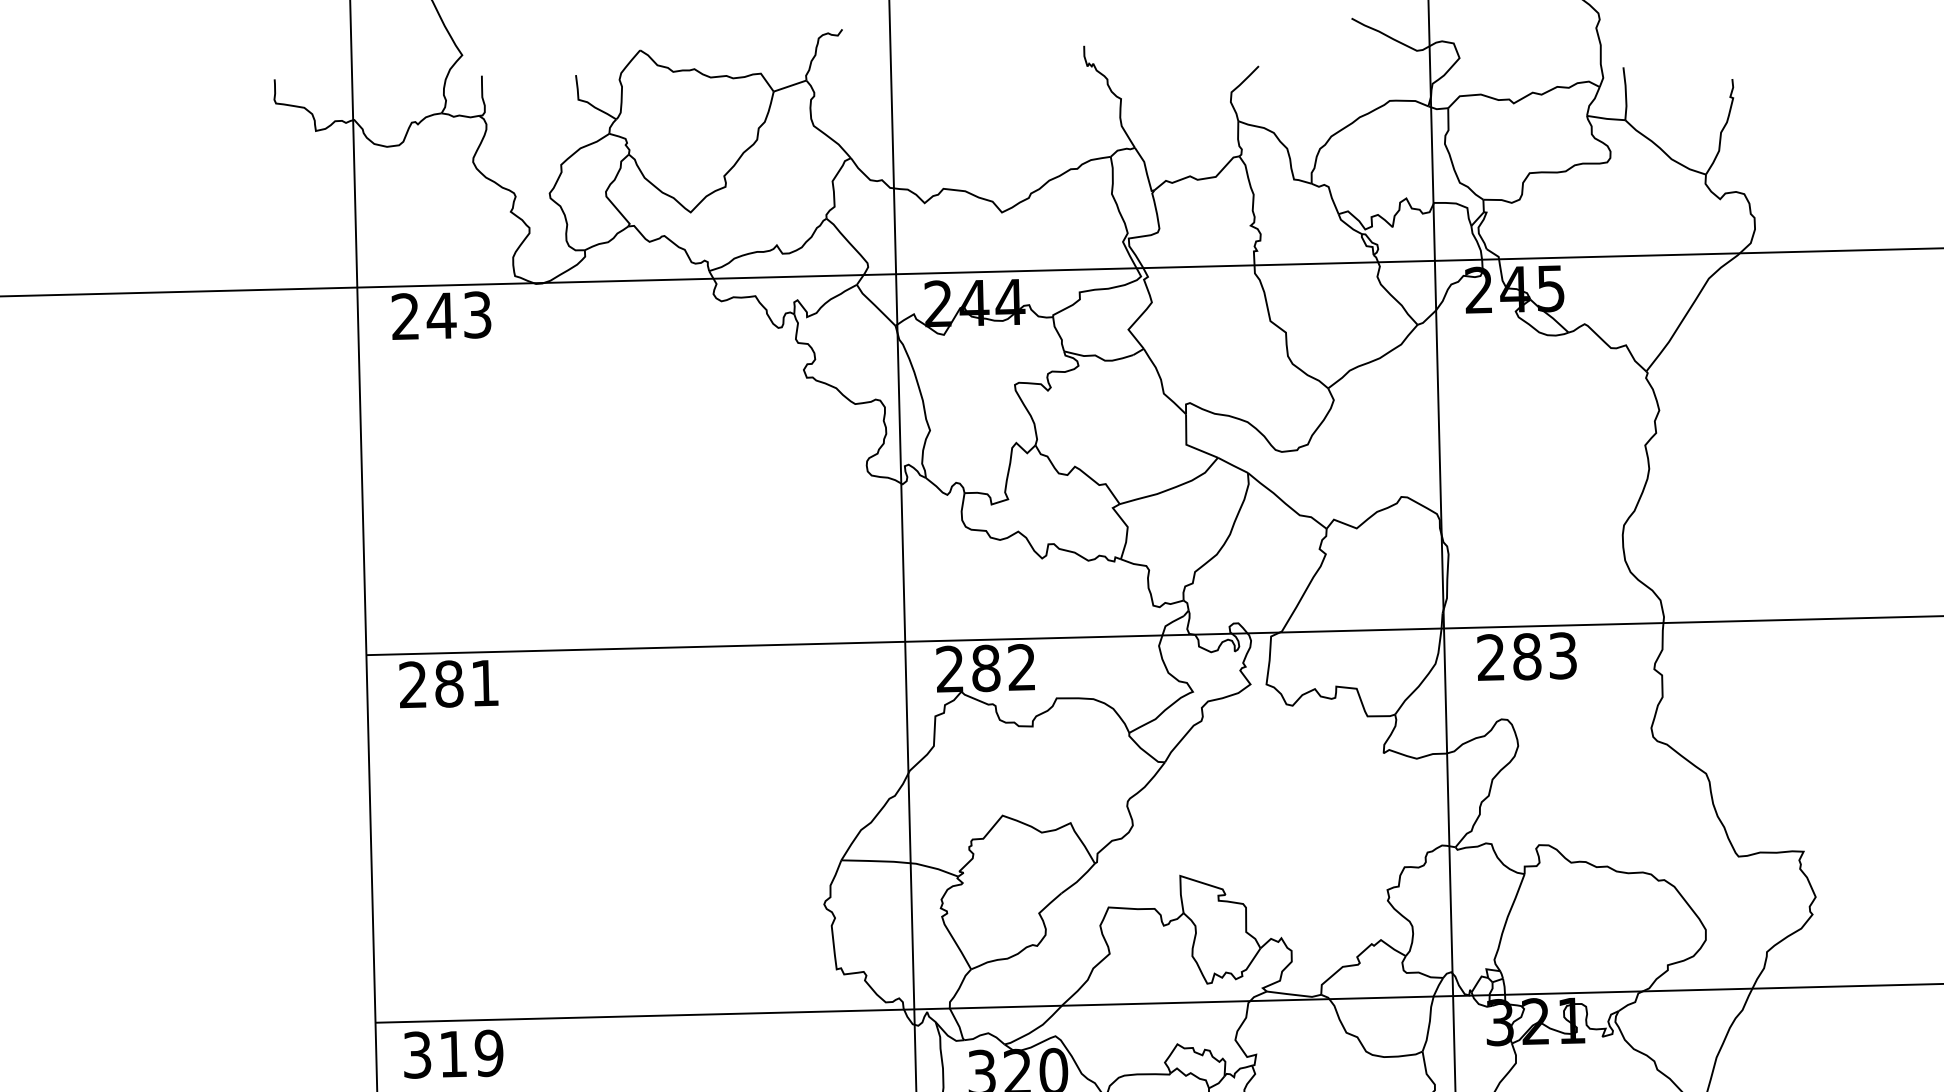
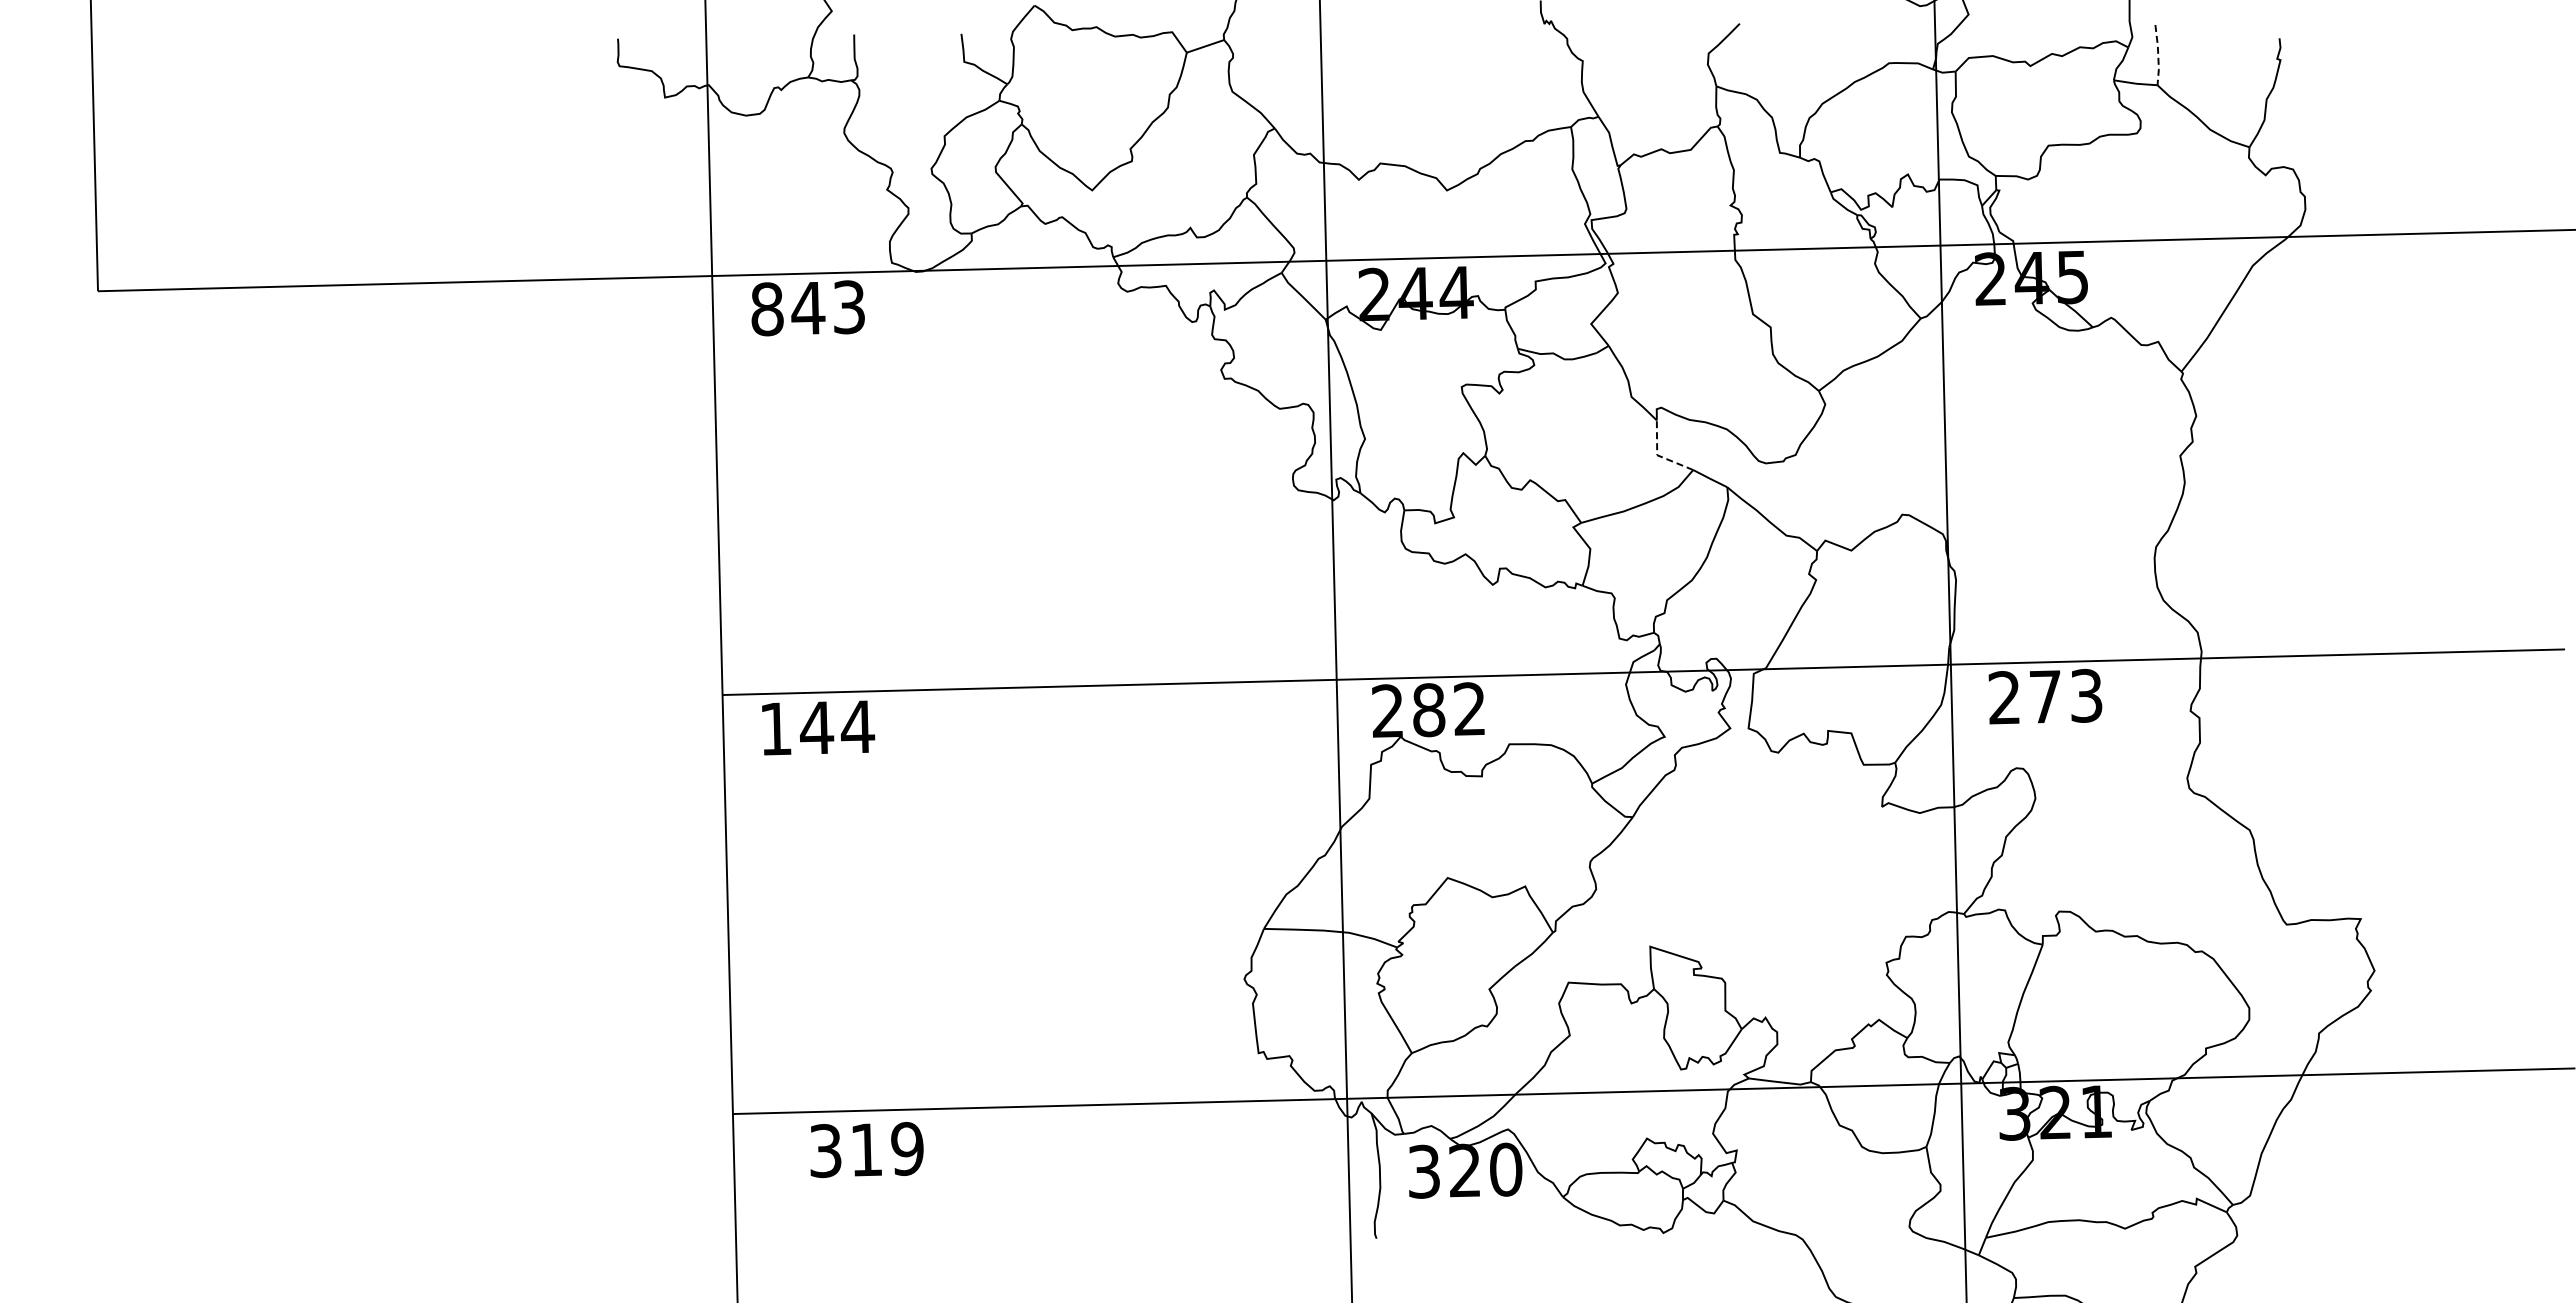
line: (1626, 94) -> (2158, 55), solid -> dashed
text: (405, 316) -> (767, 309), 243 -> 843
line: (1187, 445) -> (1658, 455), solid -> dashed
text: (1527, 656) -> (2046, 696), 283 -> 273
text: (449, 683) -> (817, 727), 281 -> 144
text: (453, 1053) -> (866, 1149), moved

